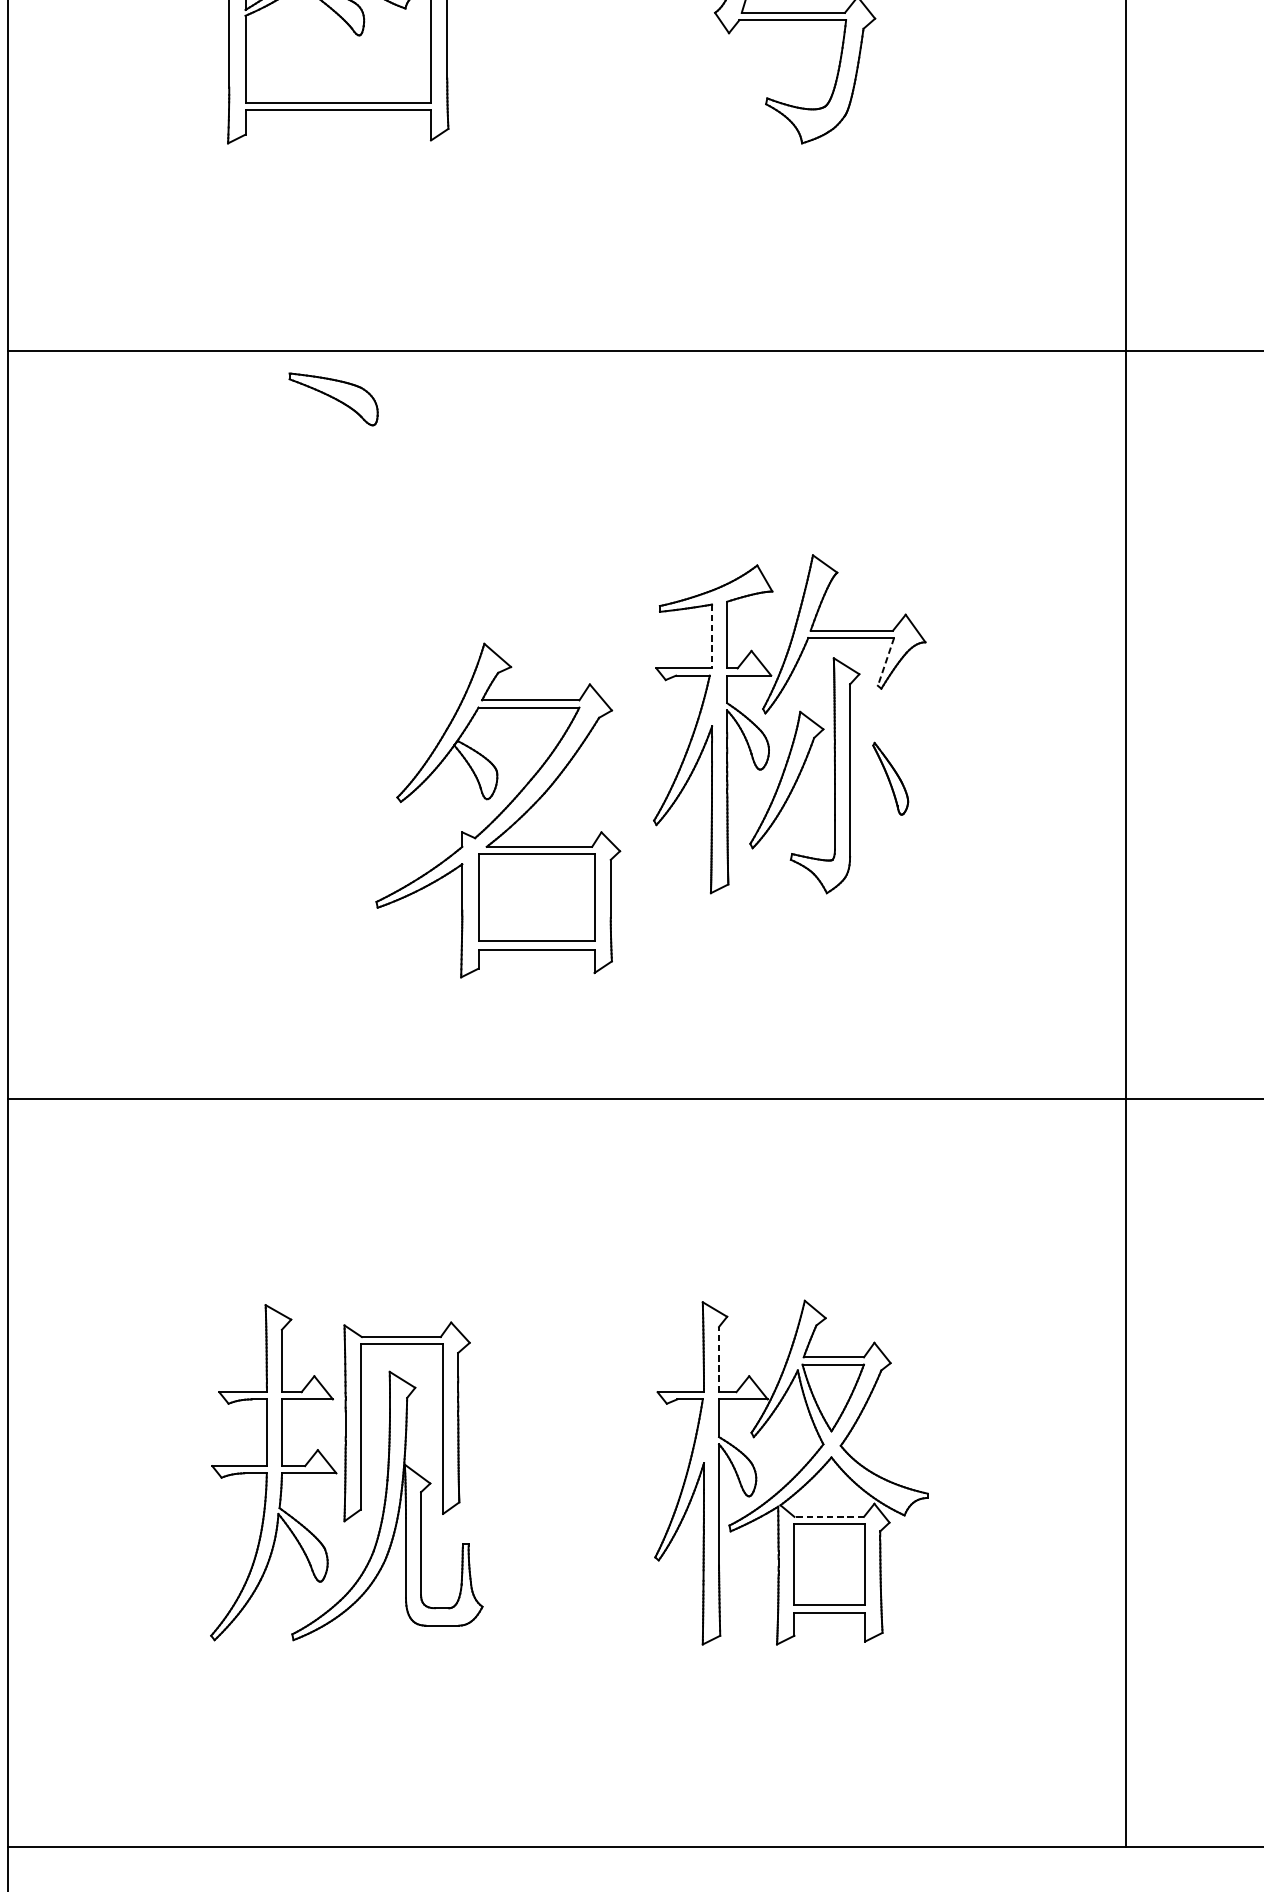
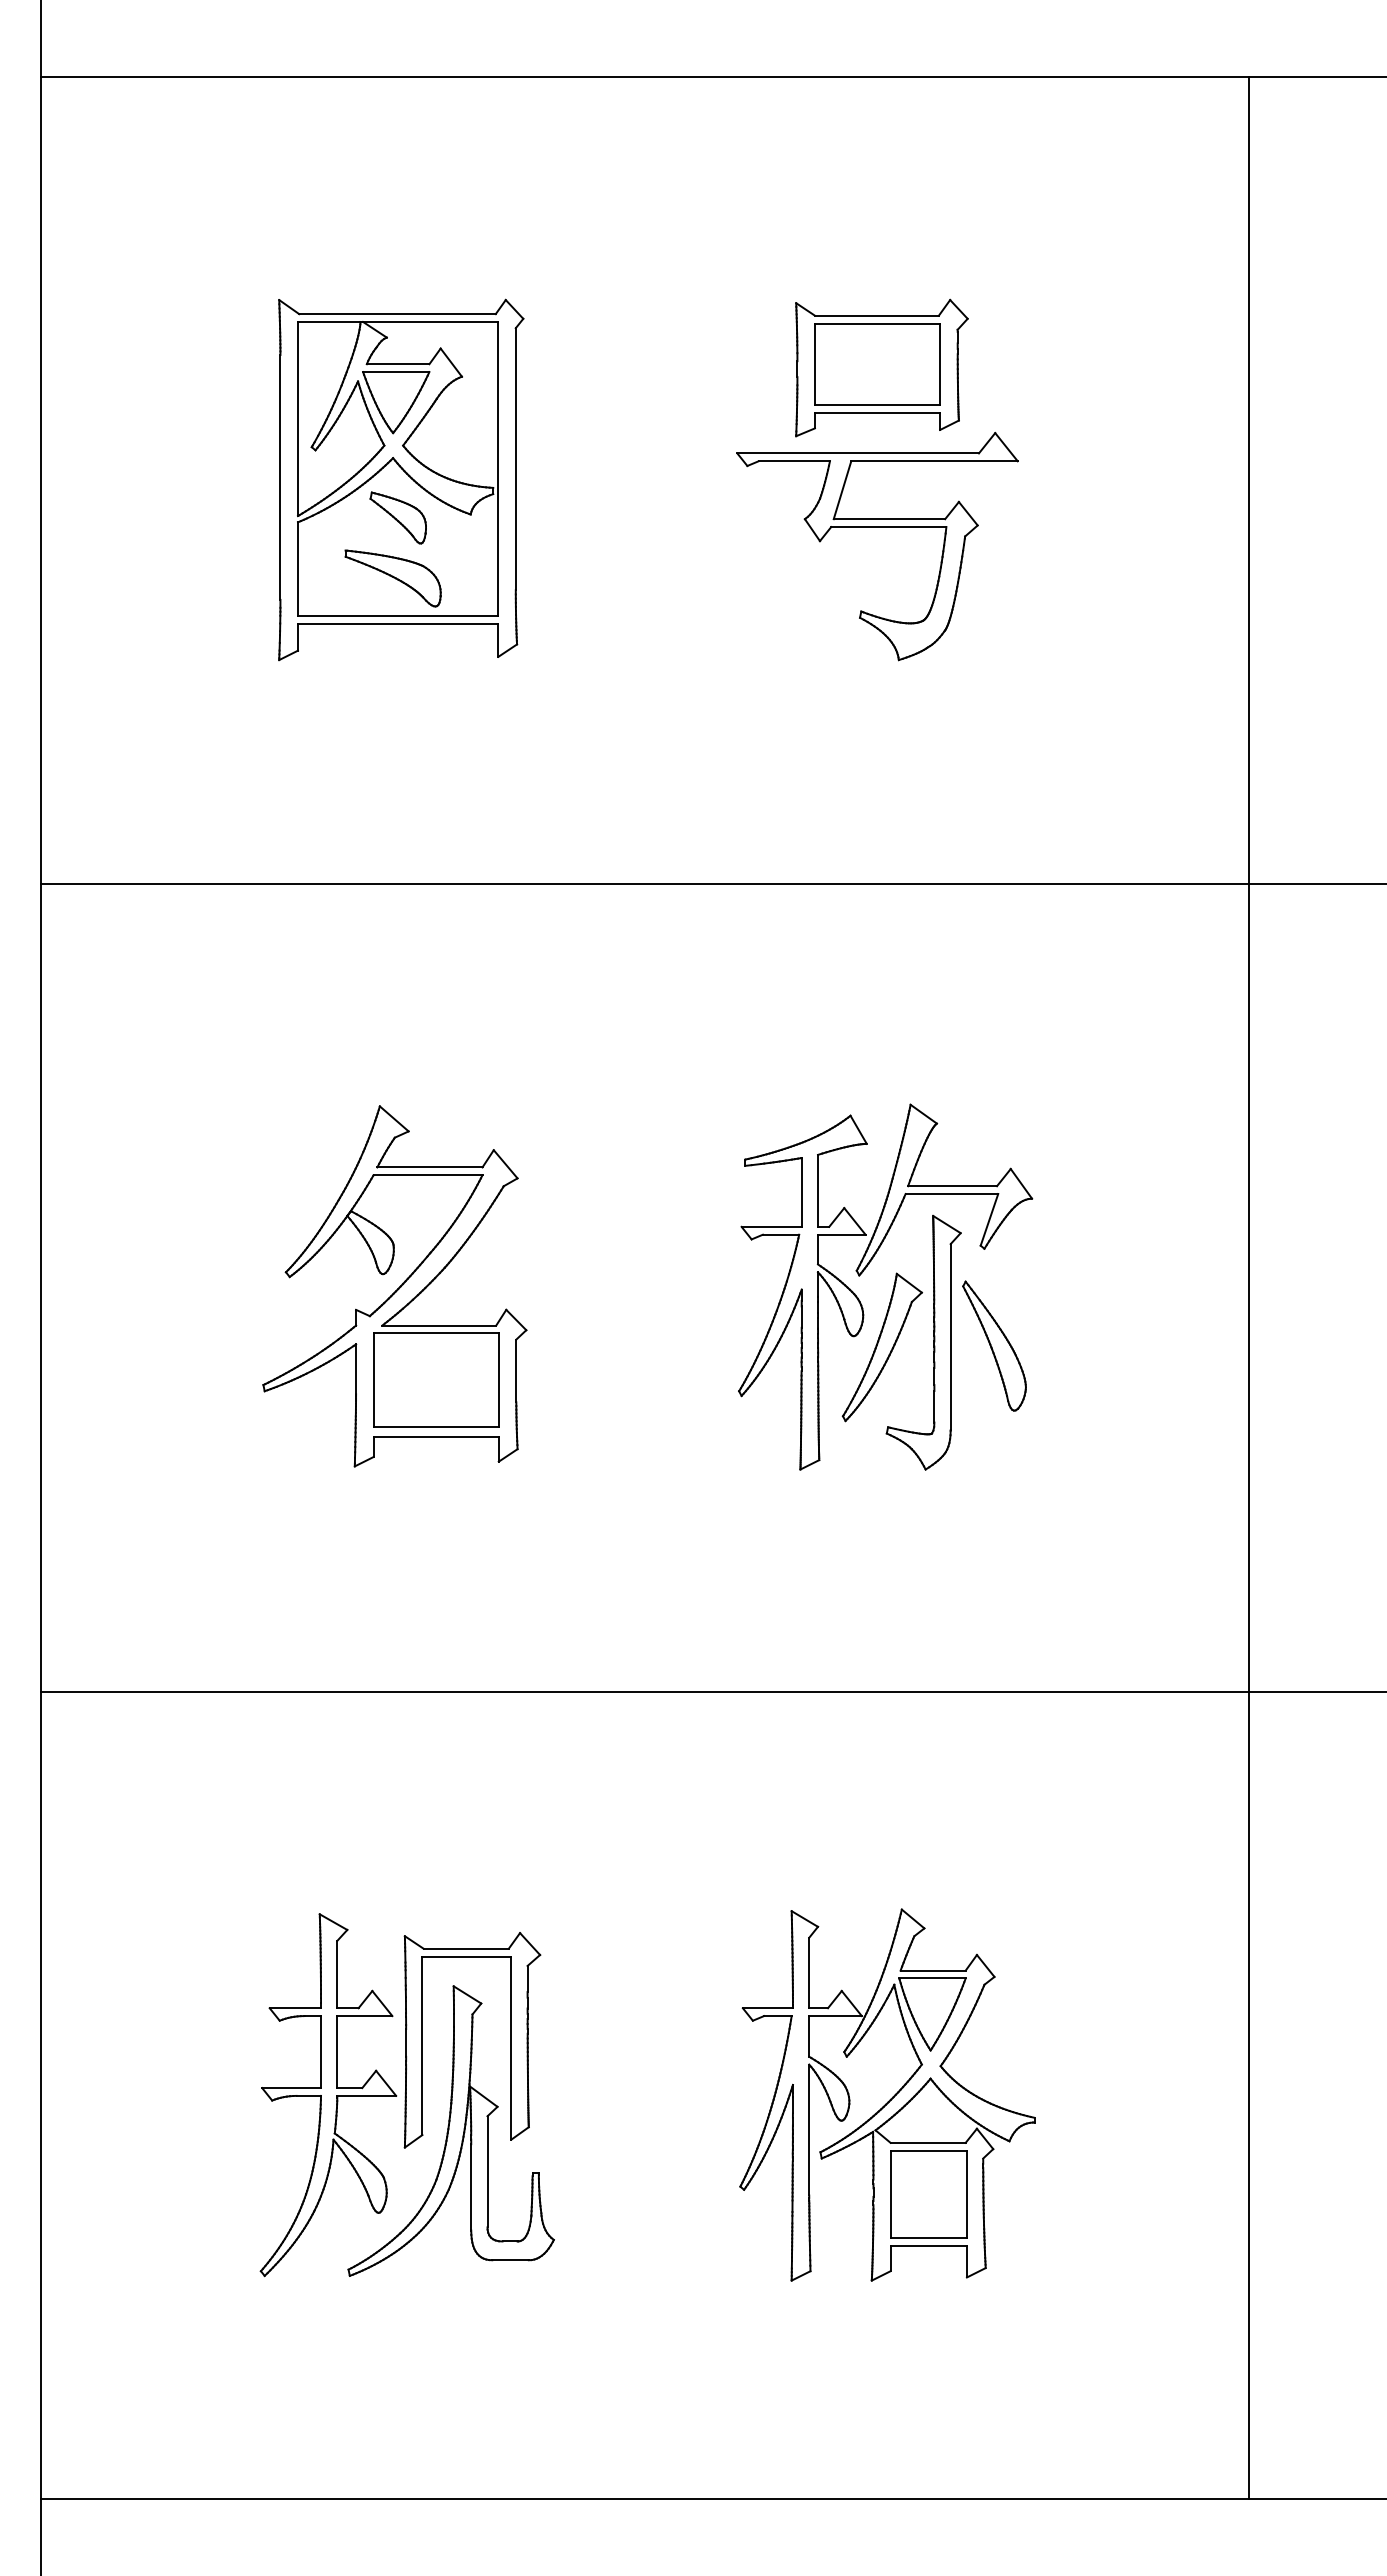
part: (333, 399) -> (392, 578), moved
line: (711, 636) -> (801, 1192), dashed -> solid
line: (886, 662) -> (989, 1220), dashed -> solid
part: (890, 778) -> (994, 1345), size x1.67
part: (497, 810) -> (394, 1286), moved
line: (719, 1359) -> (809, 1972), dashed -> solid
line: (829, 1516) -> (928, 2142), dashed -> solid

